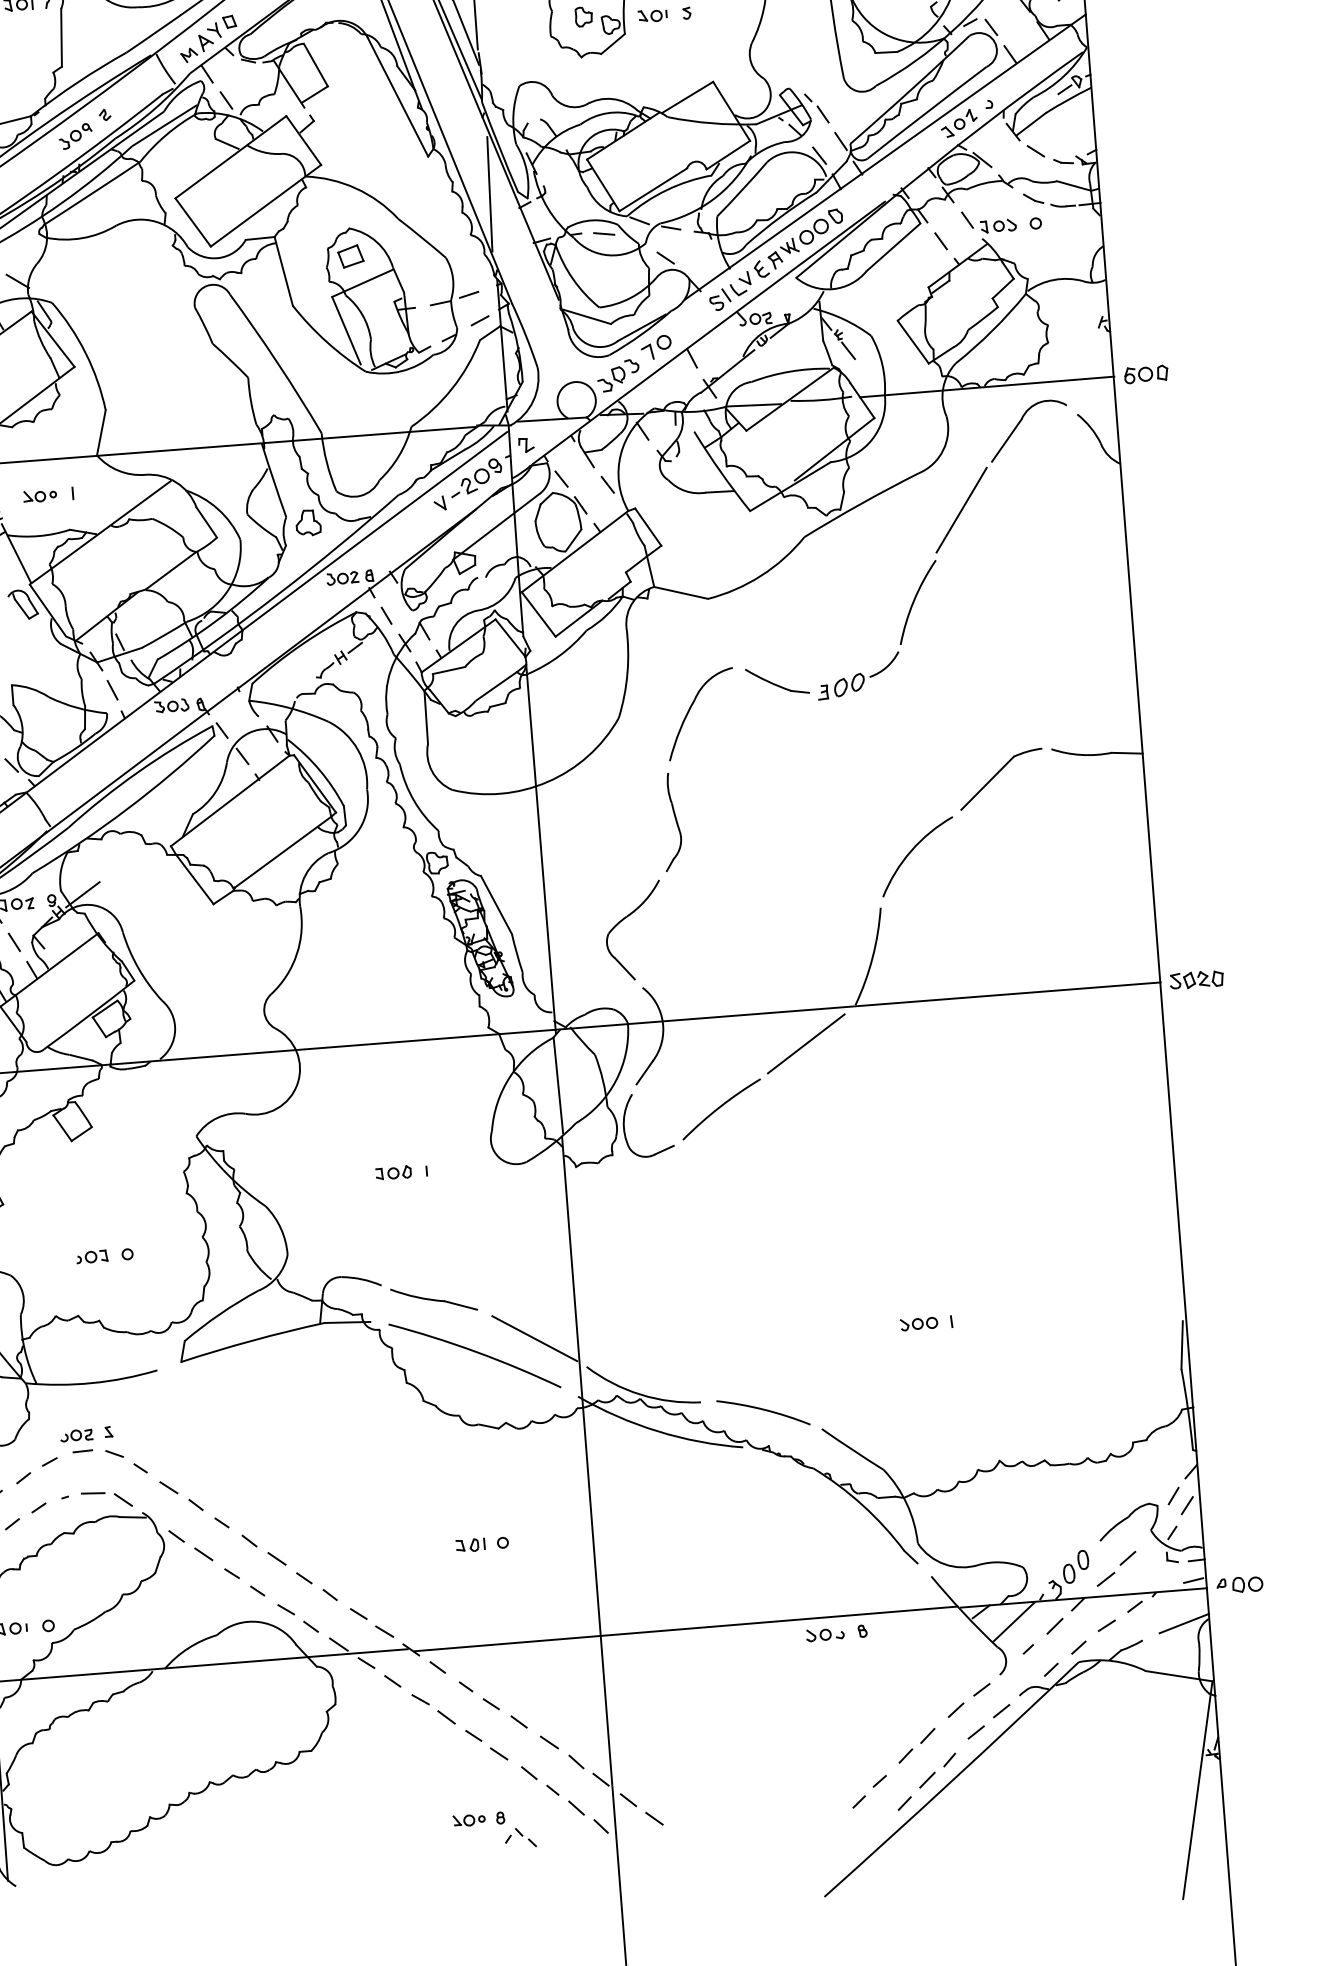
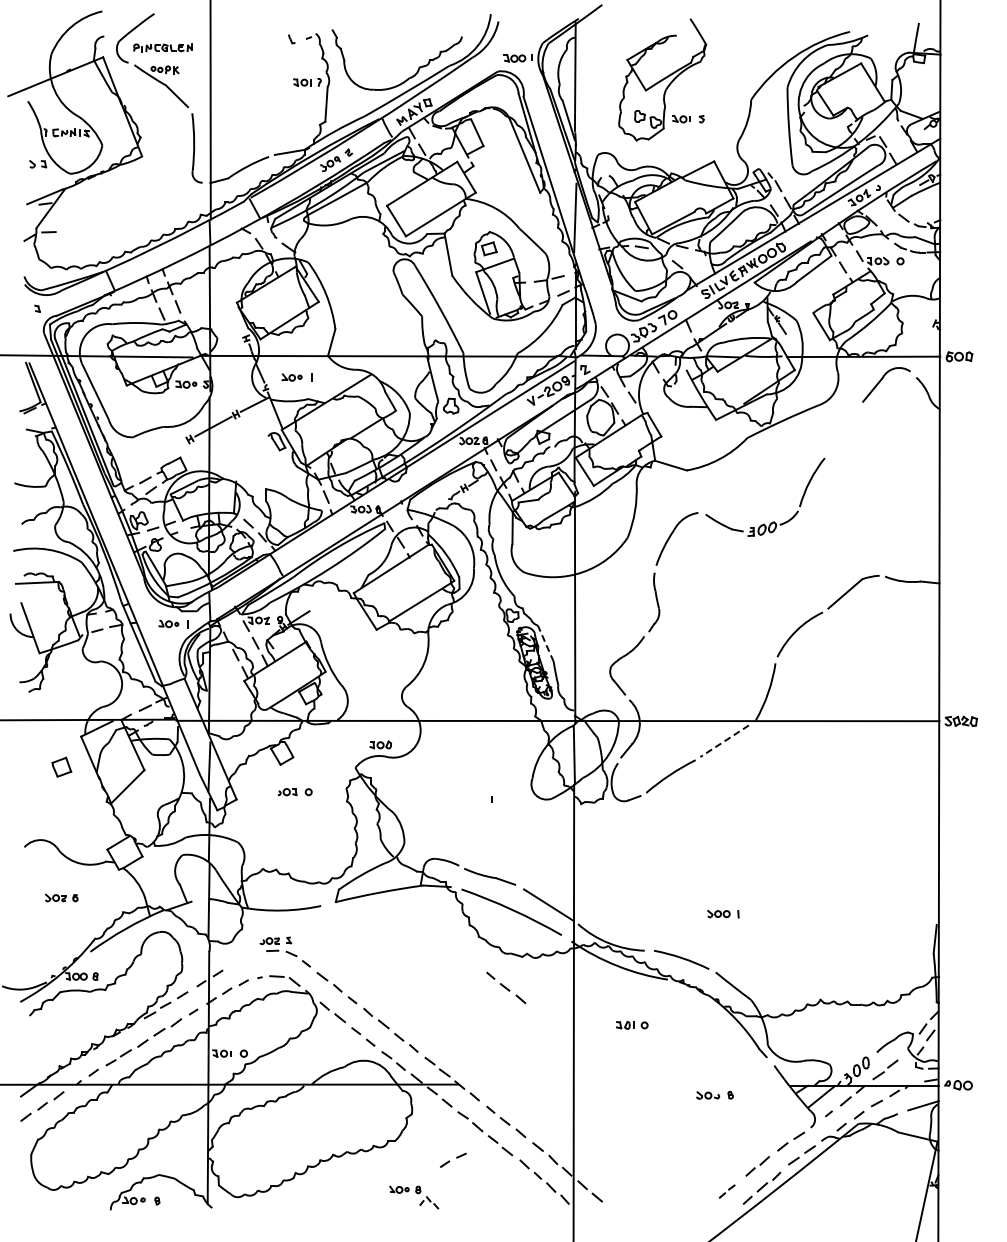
line: (961, 510) -> (842, 429), removed
line: (495, 904) -> (545, 643), solid -> dashed
line: (806, 1044) -> (724, 741), solid -> dashed
part: (393, 1172) -> (380, 744), moved
part: (103, 1256) -> (294, 792), moved
part: (926, 1324) -> (723, 914), moved
part: (37, 1469) -> (453, 1159), moved
part: (476, 1481) -> (506, 987), added
part: (482, 1544) -> (632, 1025), moved
line: (684, 1628) -> (624, 1085), removed
part: (868, 1791) -> (726, 1191), size x0.7
part: (495, 1831) -> (414, 1197), moved

